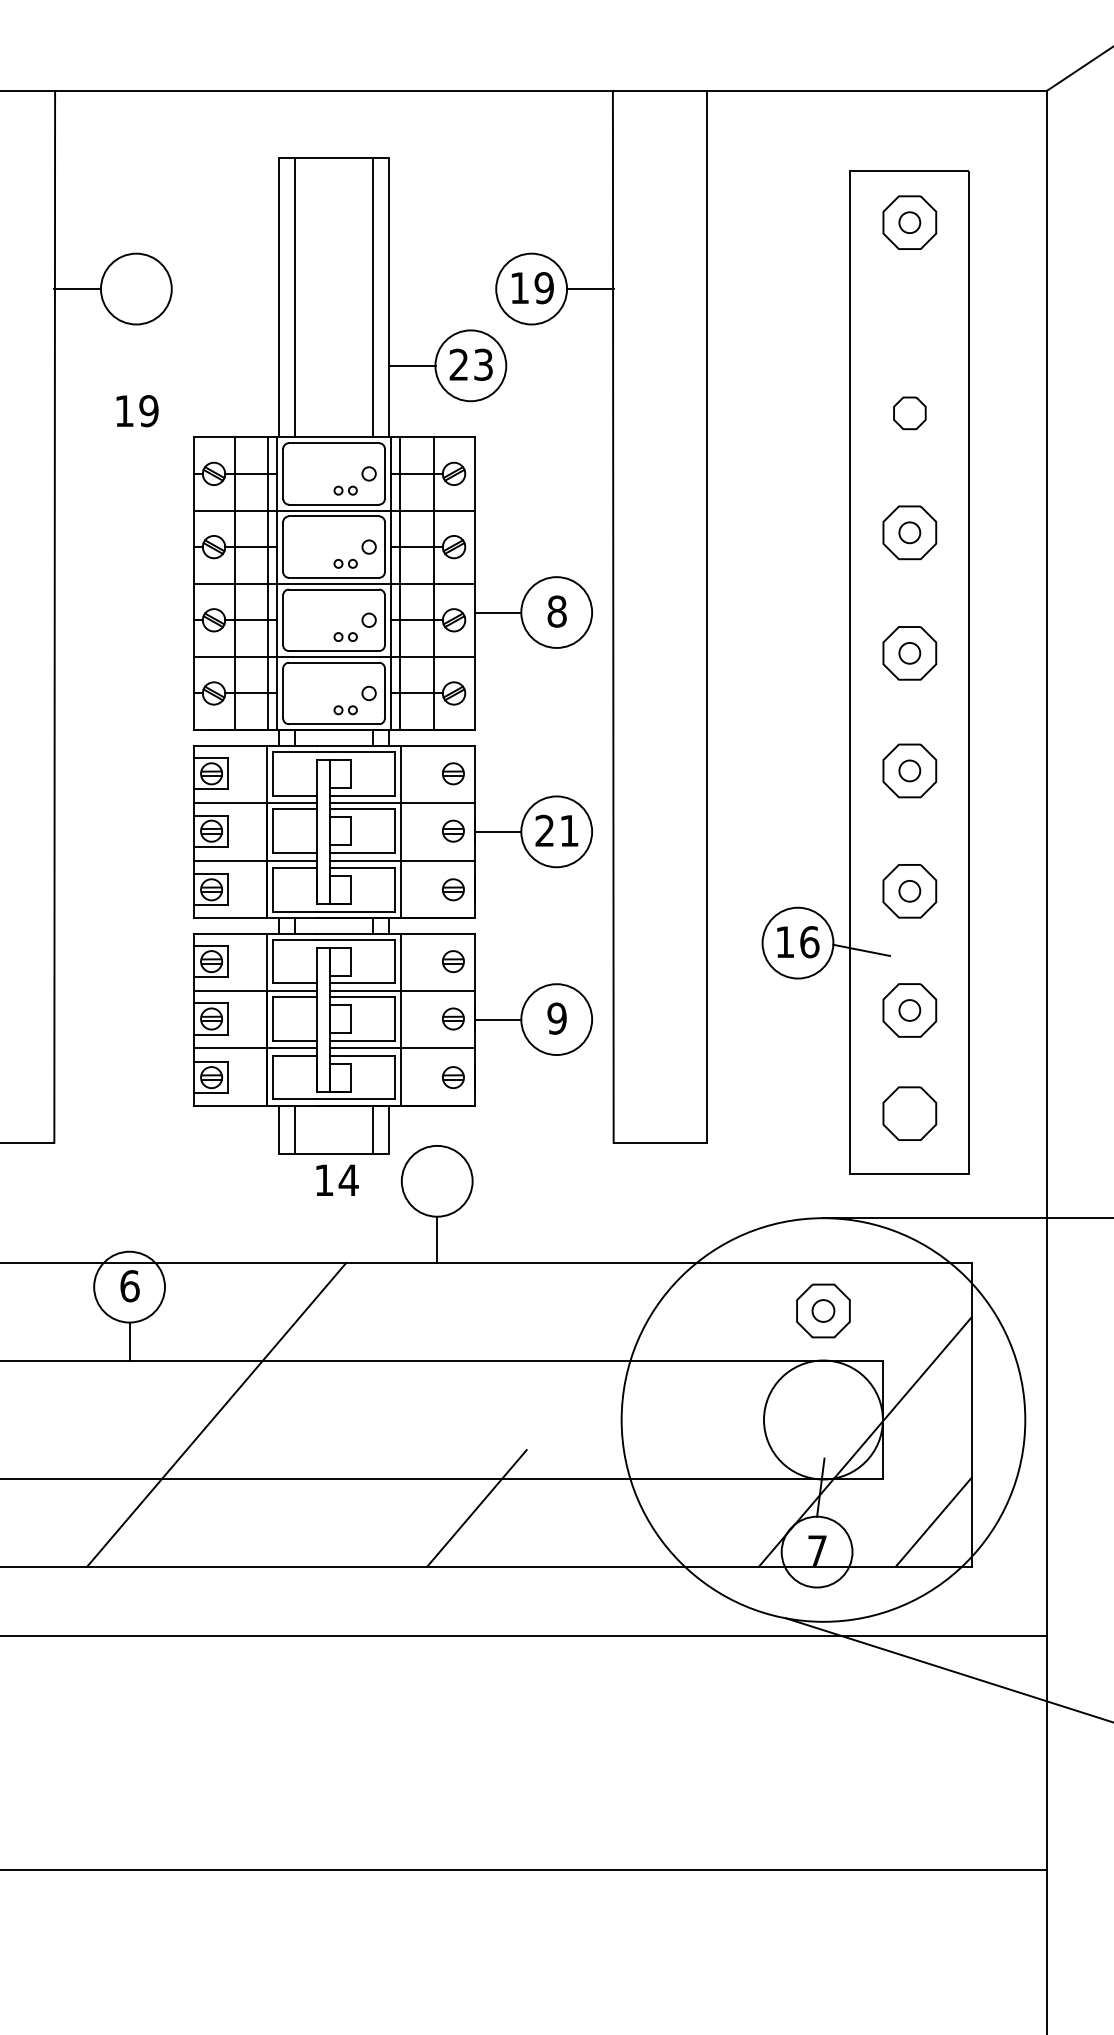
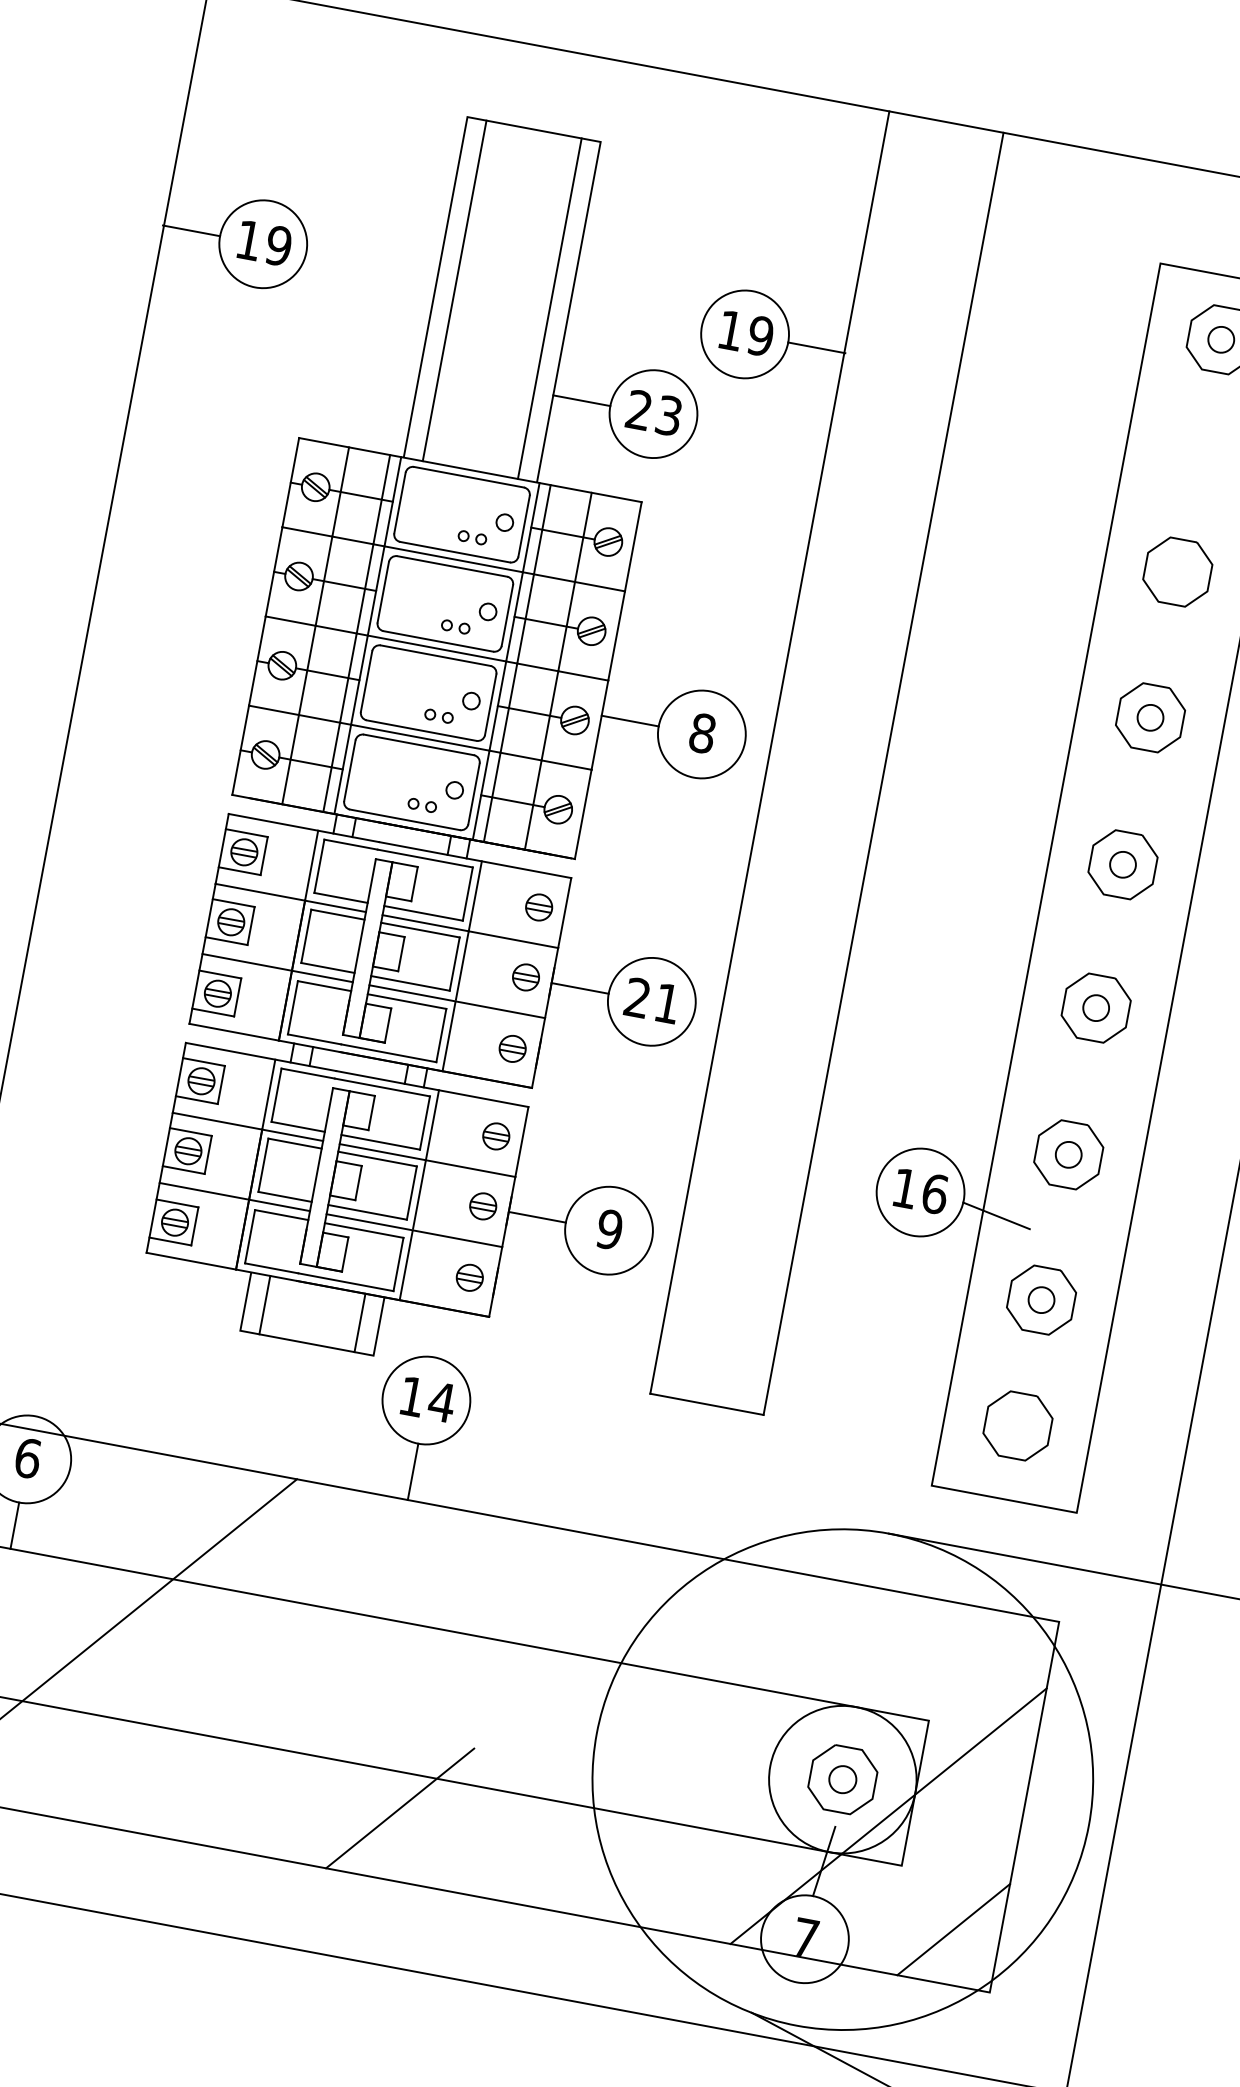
text: (137, 411) -> (264, 243), moved
part: (909, 413) -> (1177, 572), size x1.67
text: (337, 1179) -> (428, 1398), moved
part: (823, 1310) -> (842, 1779), moved

